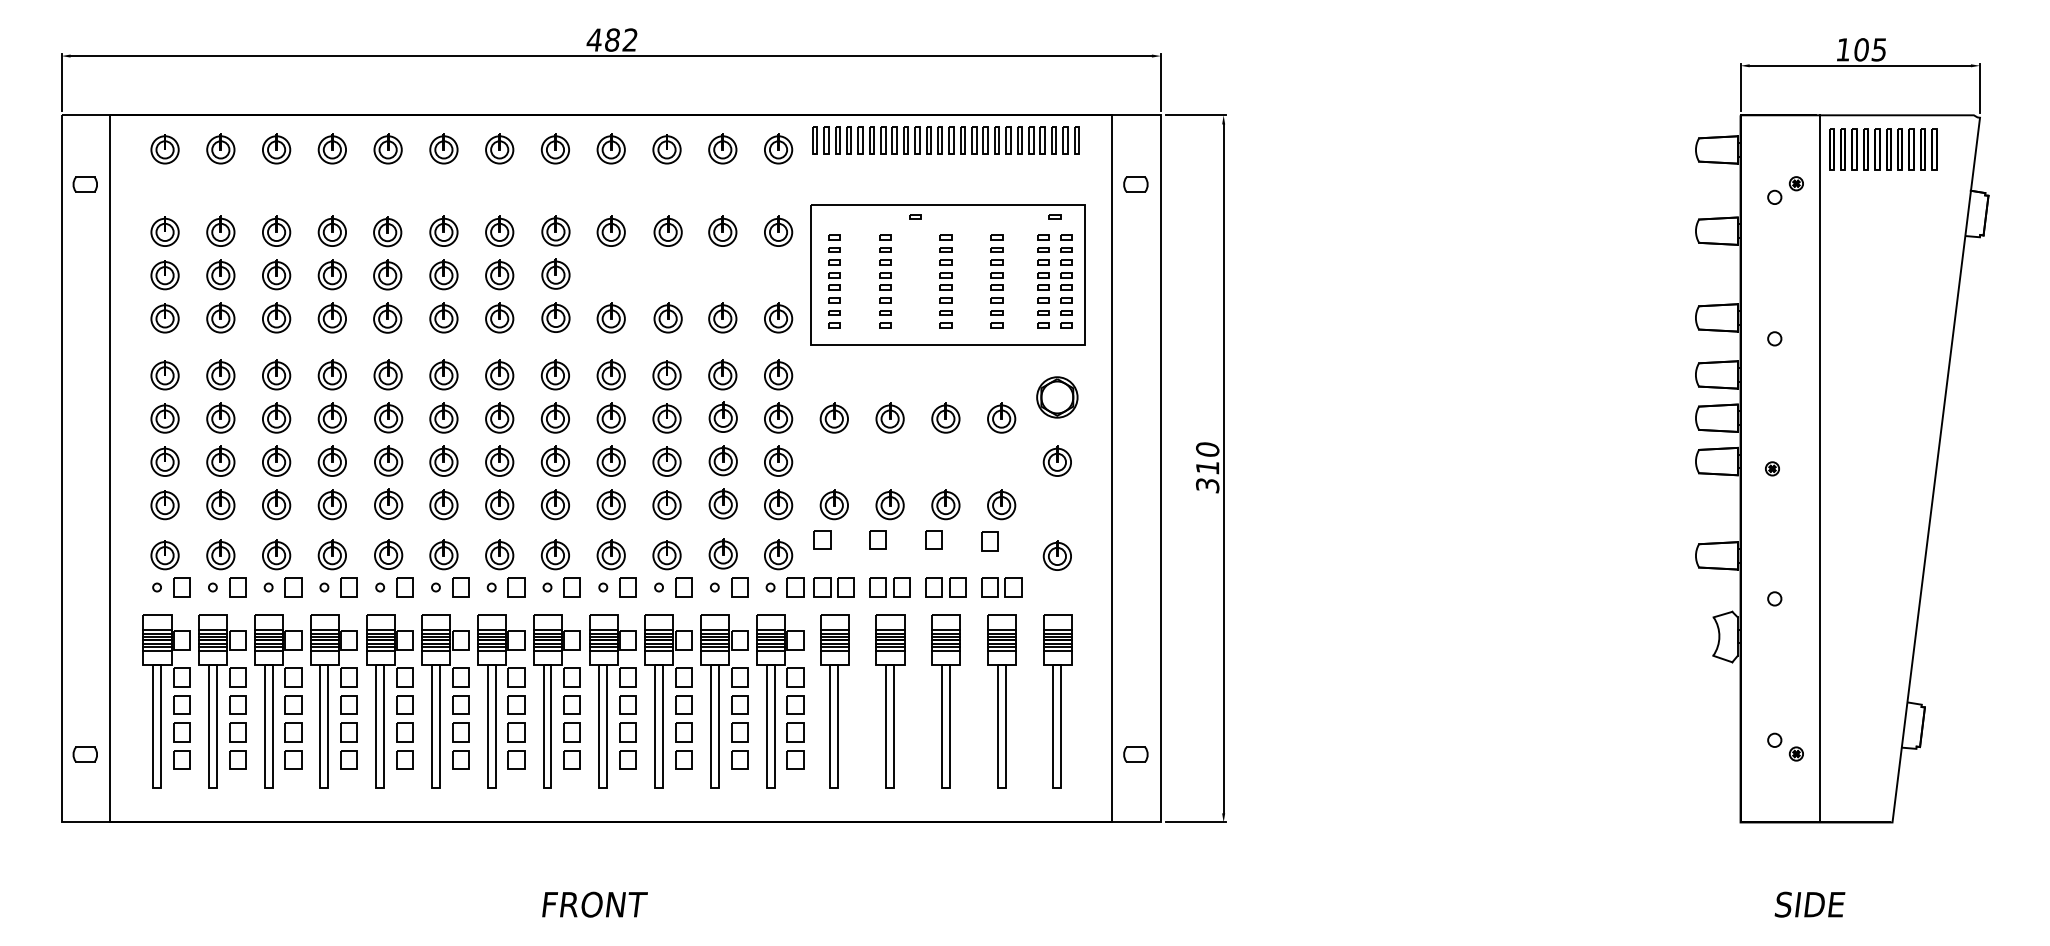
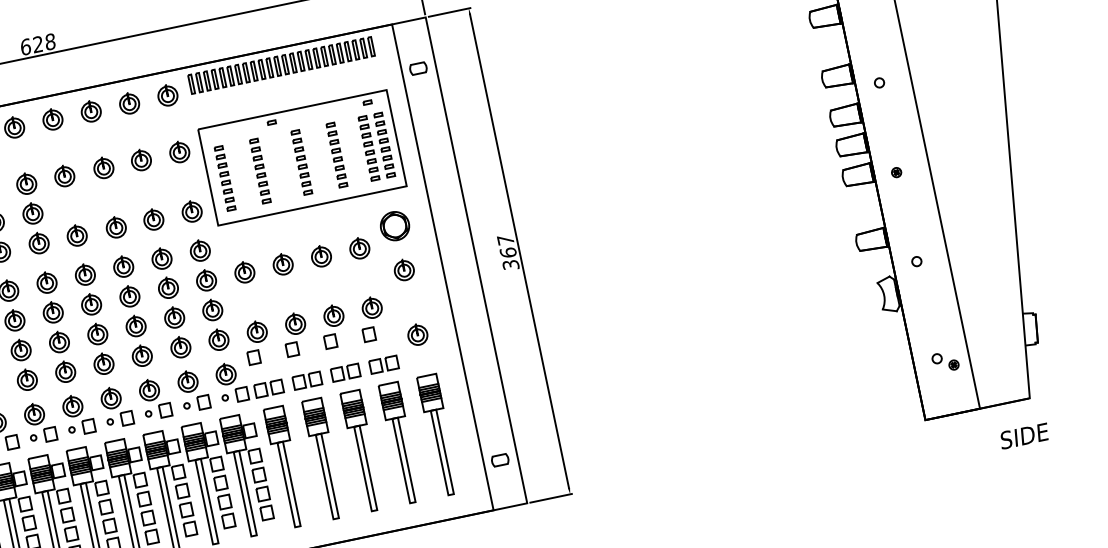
text: (611, 39) -> (37, 44), 482 -> 628
text: (1207, 457) -> (506, 245), 310 -> 367
text: (1809, 904) -> (1024, 436), moved

